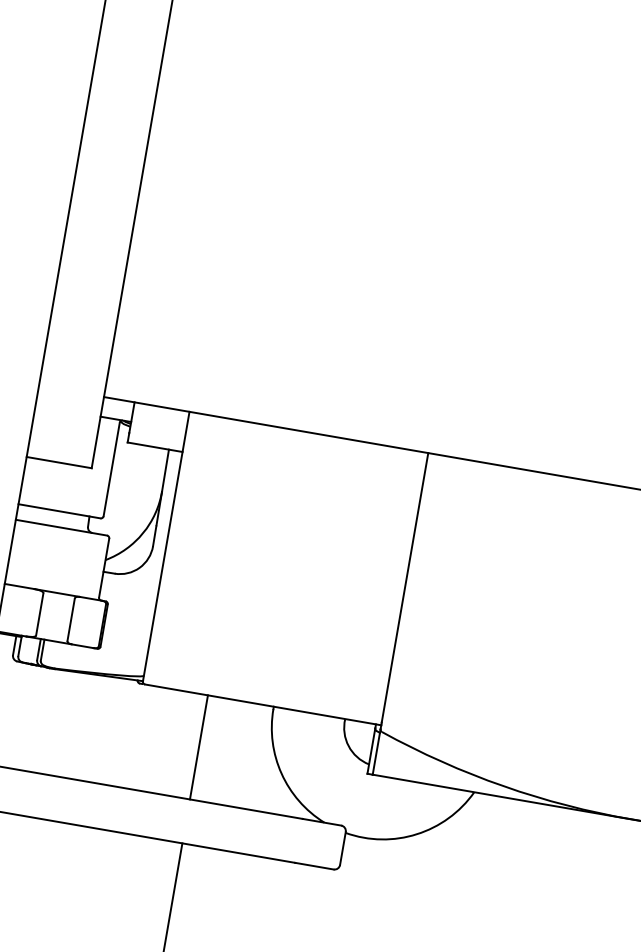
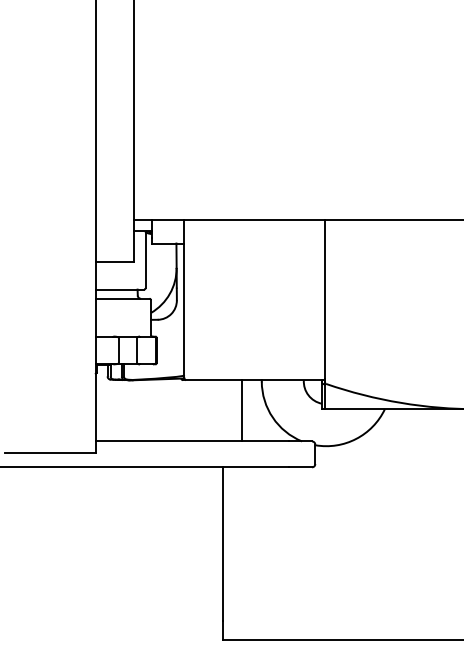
line: (199, 746) -> (242, 410), moved

